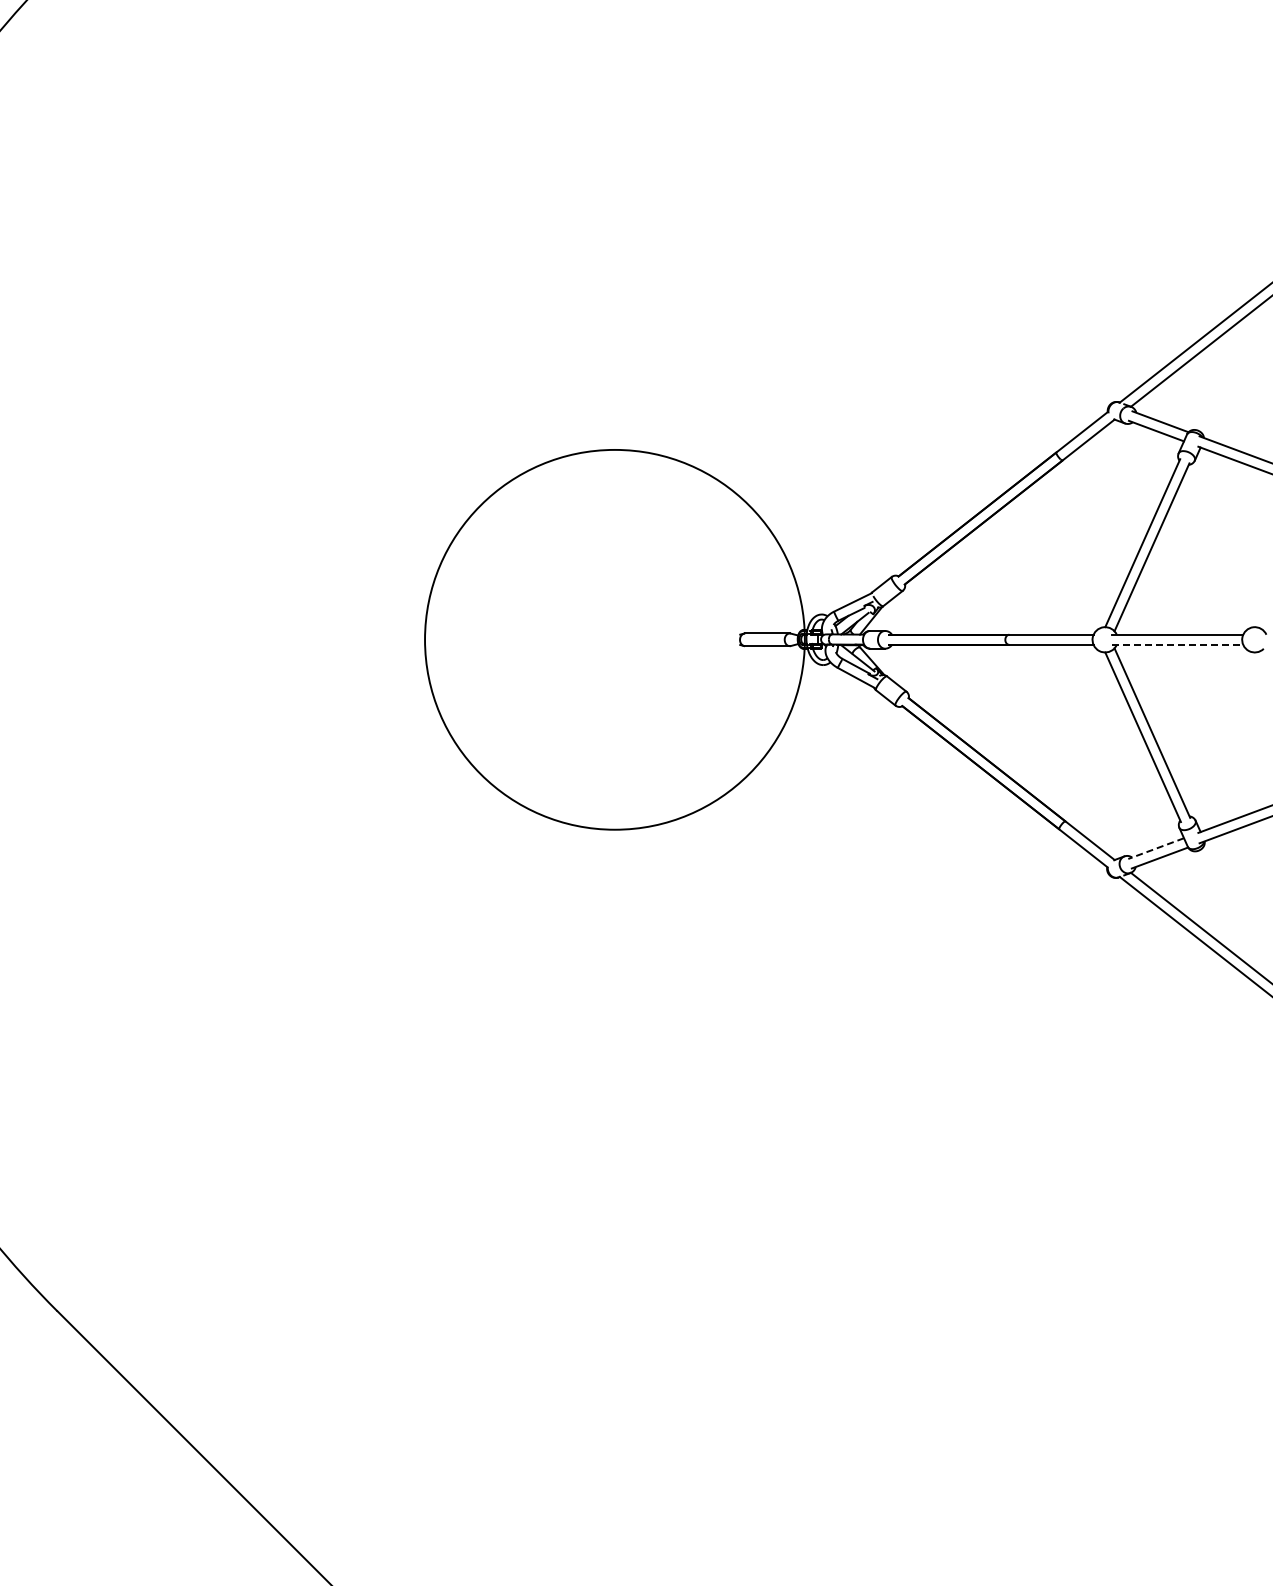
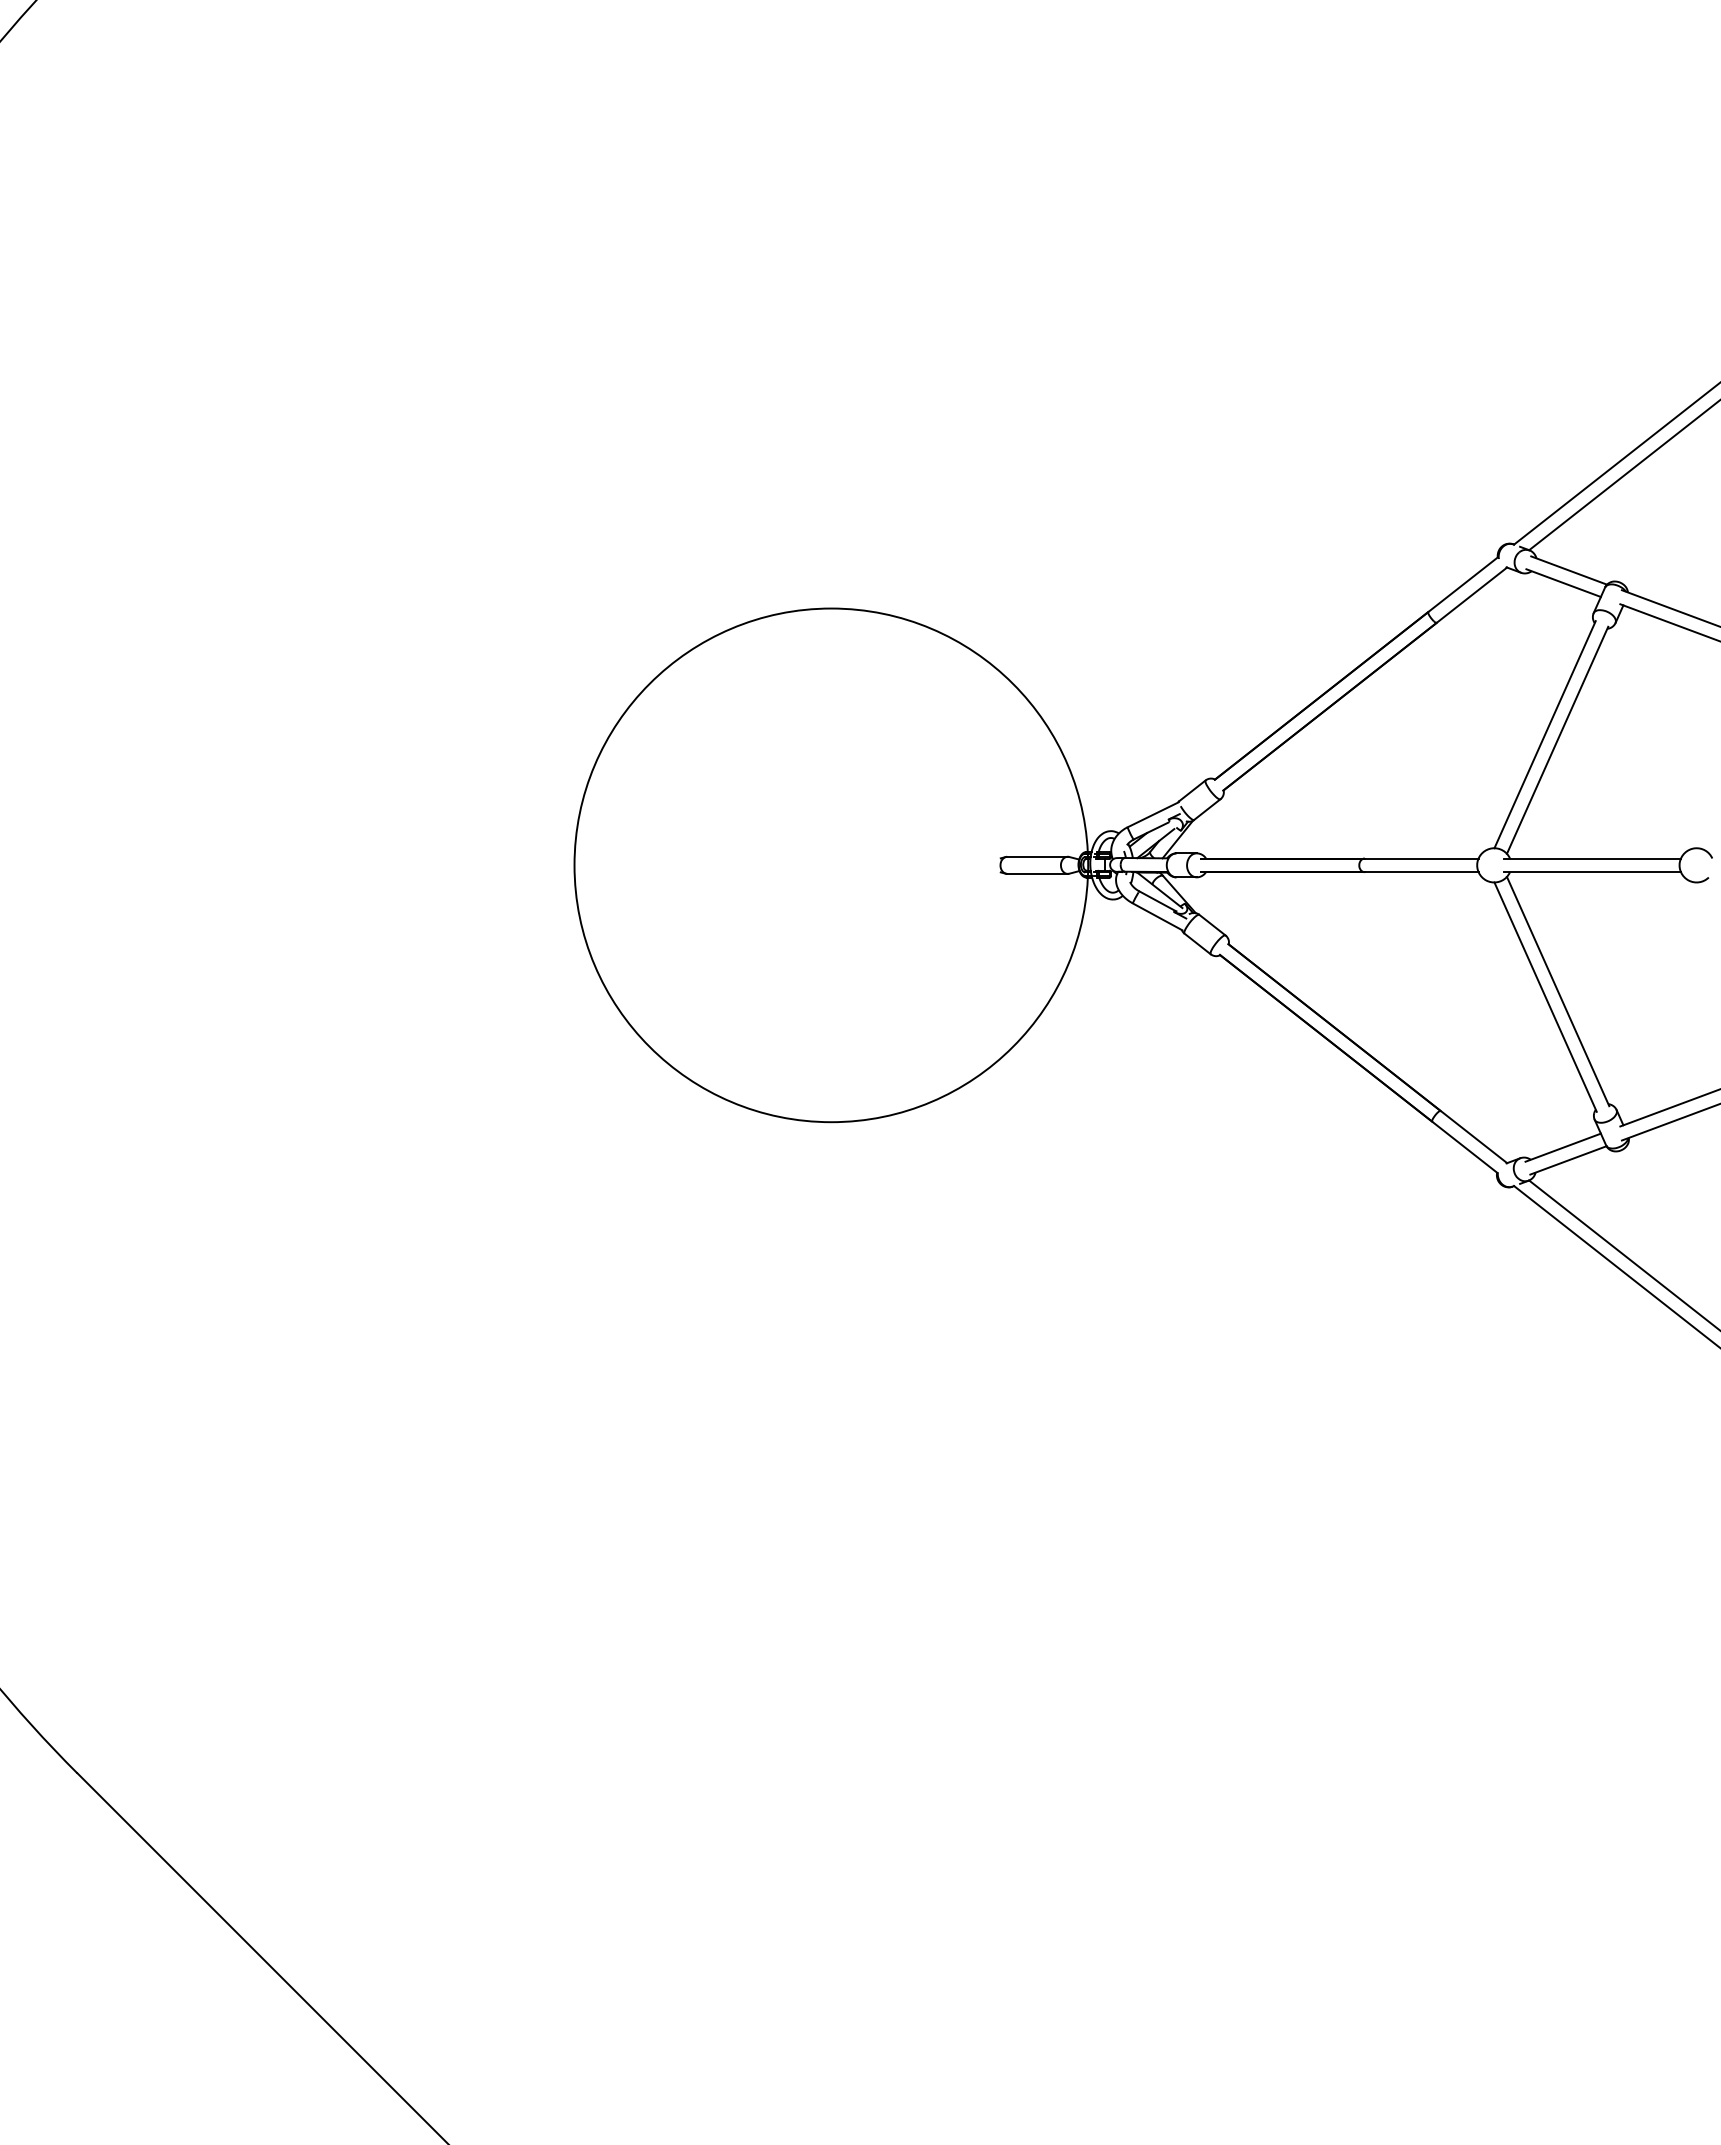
line: (1177, 644) -> (1592, 871), dashed -> solid
line: (1156, 848) -> (1563, 1147), dashed -> solid

